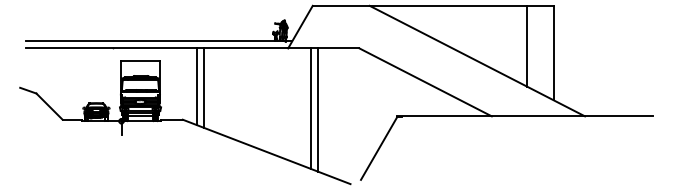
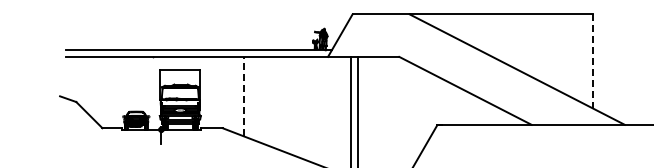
line: (527, 45) -> (567, 53), removed
line: (553, 52) -> (593, 60), solid -> dashed
line: (196, 86) -> (236, 94), removed
line: (203, 88) -> (243, 96), solid -> dashed

